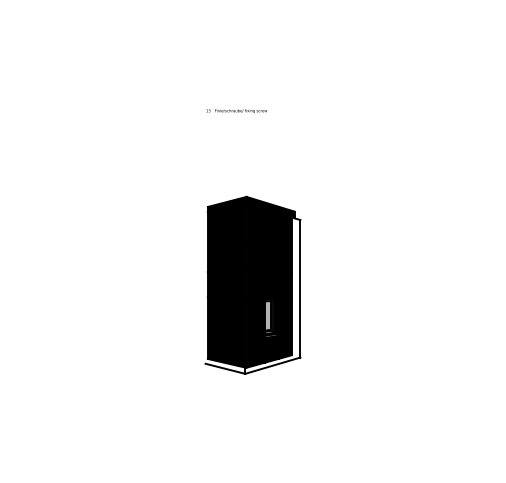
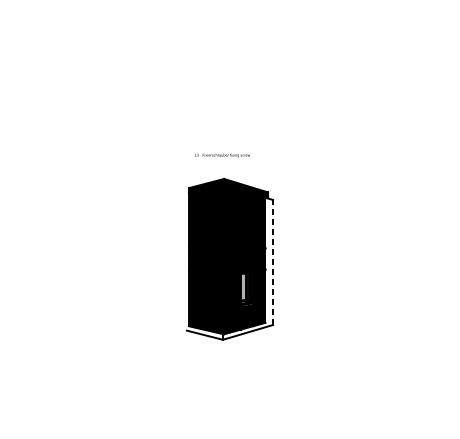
text: (236, 110) -> (222, 154), moved
line: (300, 288) -> (273, 262), solid -> dashed

